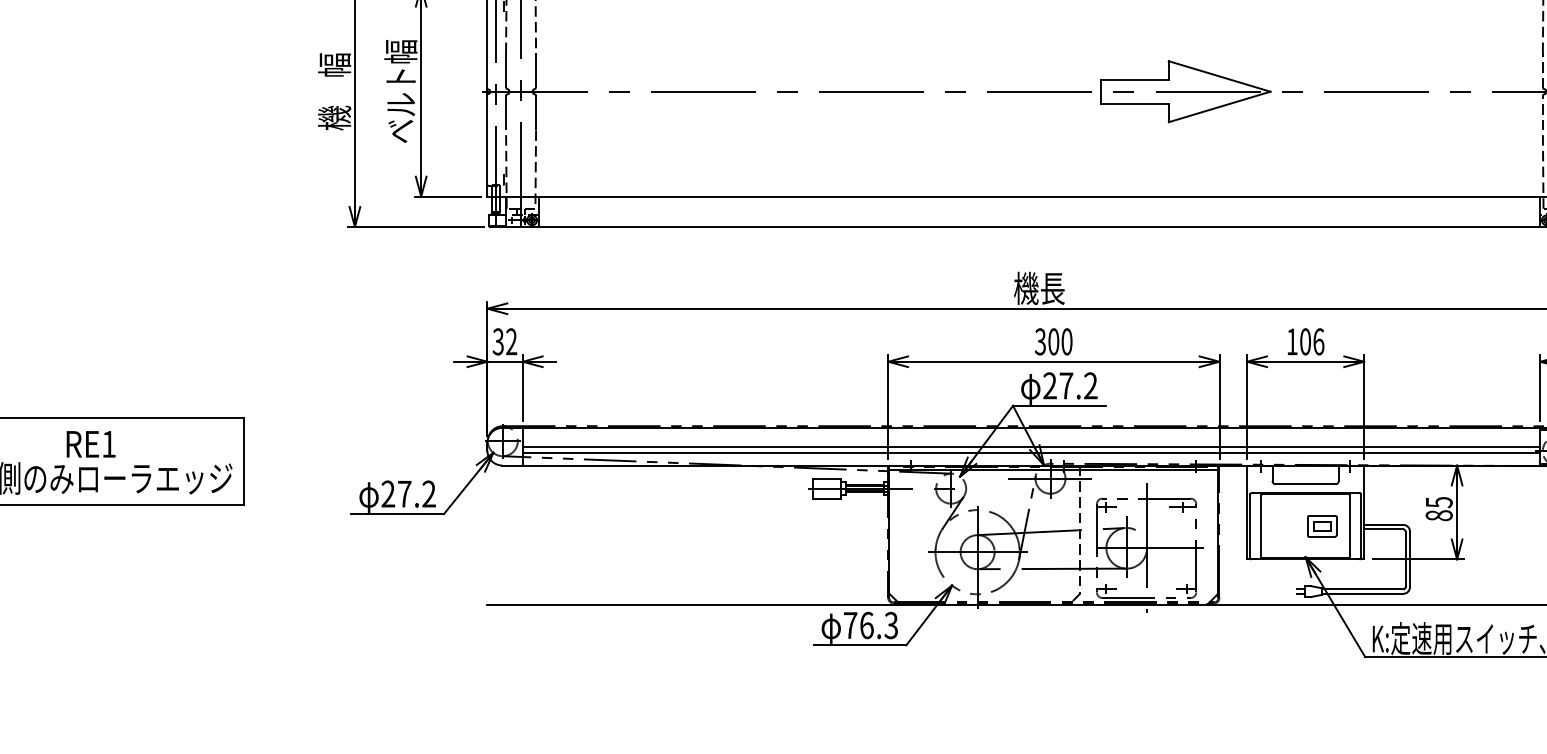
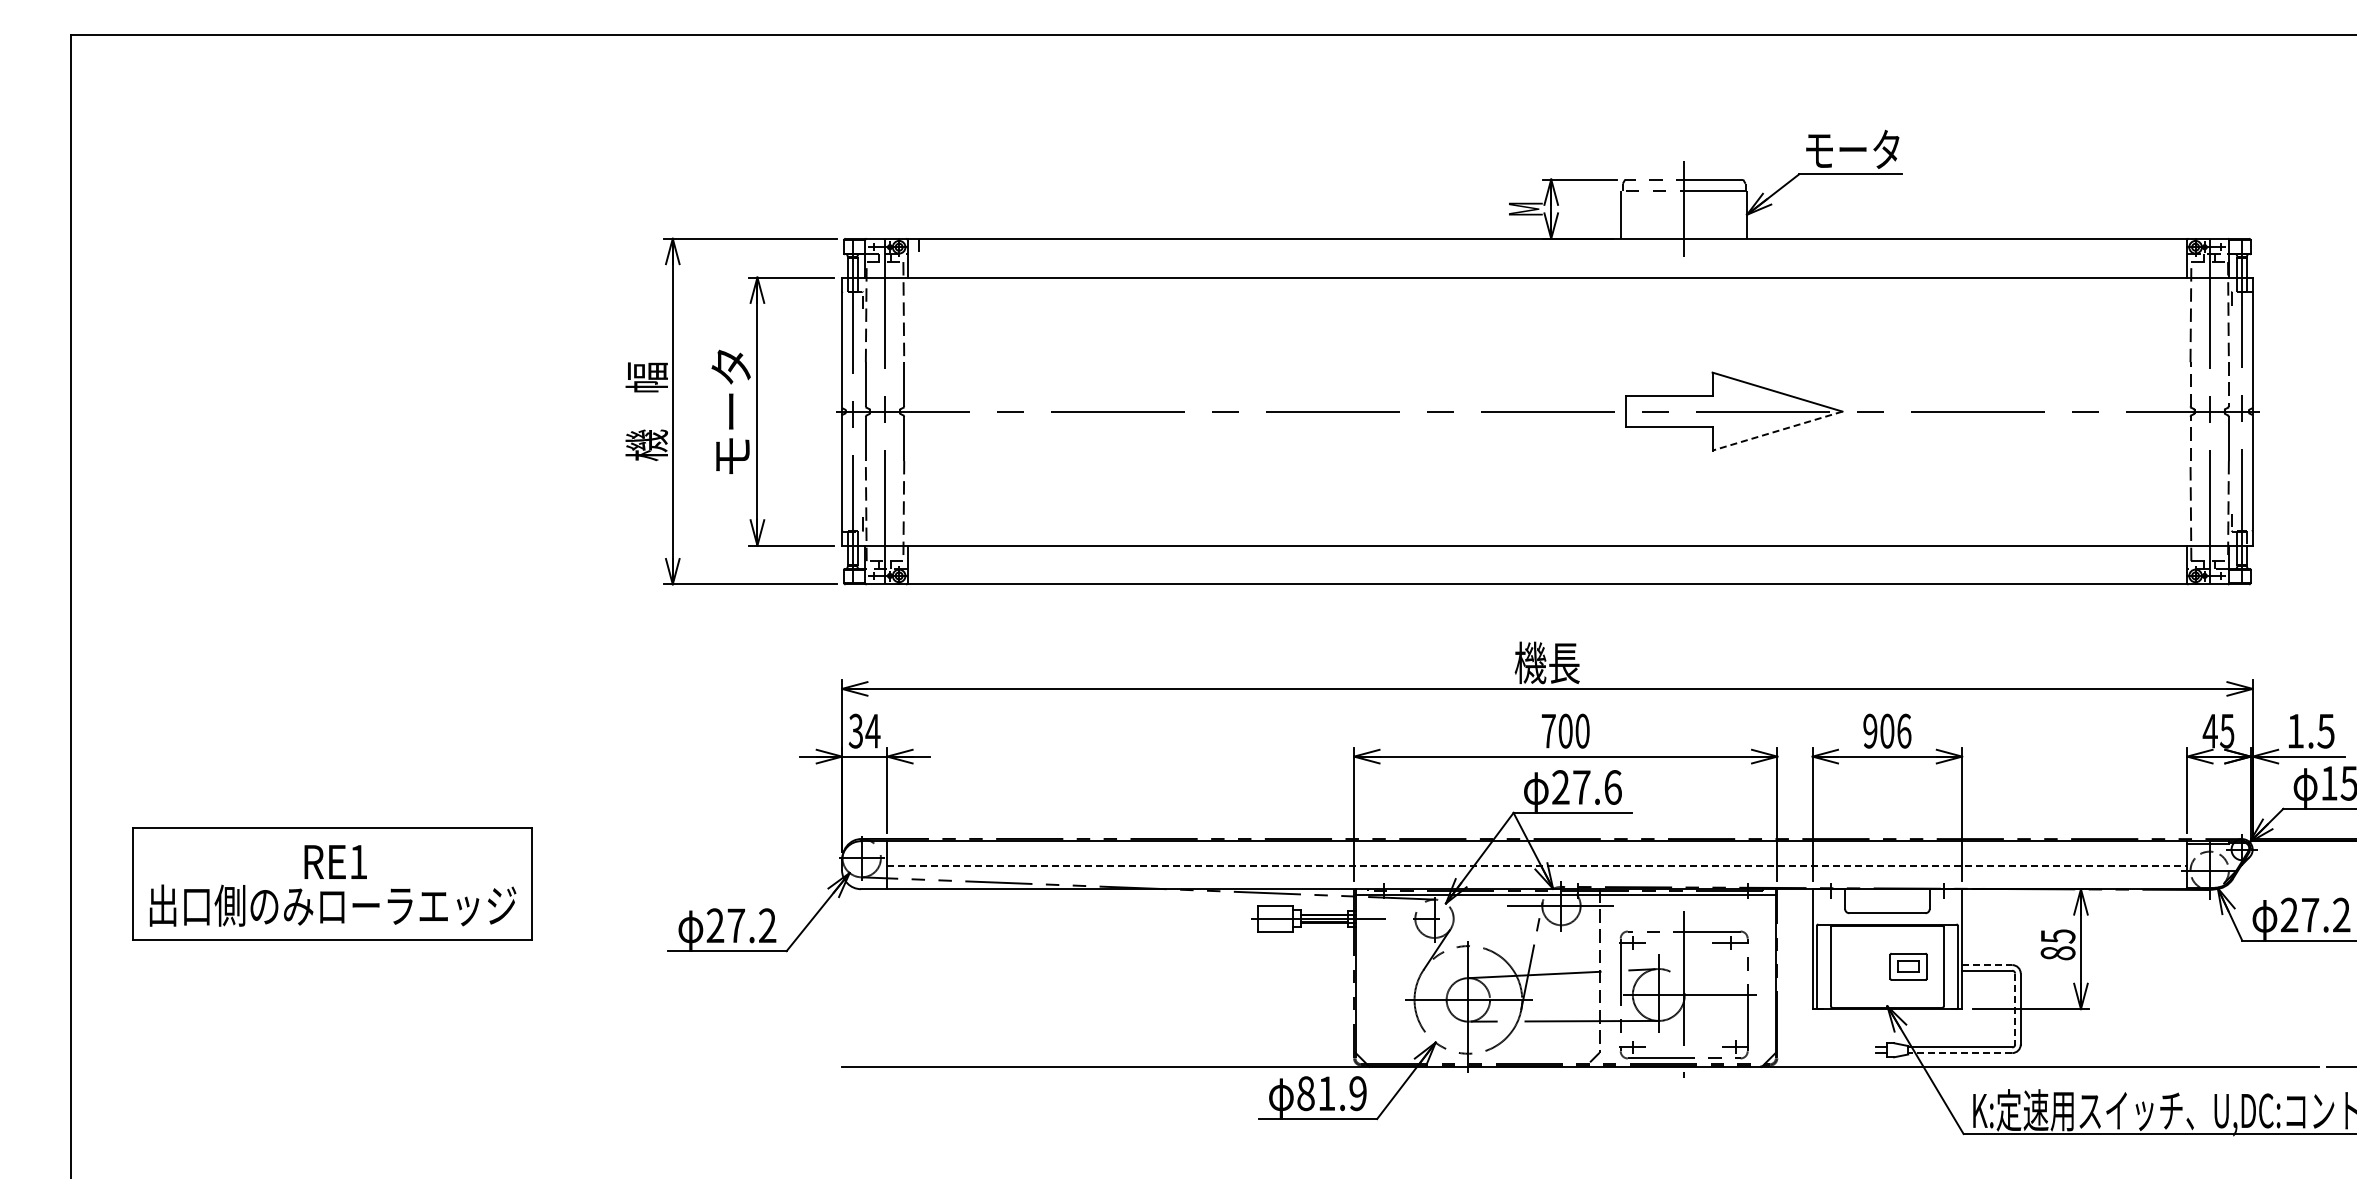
text: (400, 91) -> (731, 411), ベルト幅 -> モータ
line: (1219, 107) -> (1777, 431), solid -> dashed
text: (511, 341) -> (872, 730), 32 -> 34
text: (1040, 341) -> (1548, 730), 300 -> 700
text: (1292, 341) -> (1870, 730), 106 -> 906
text: (1090, 385) -> (1612, 787), 27.2 -> 27.6
line: (1031, 446) -> (1537, 865), solid -> dashed
line: (1031, 453) -> (1537, 873), removed
line: (1383, 525) -> (1987, 965), solid -> dashed
line: (1405, 559) -> (2015, 1009), solid -> dashed
line: (1362, 594) -> (1959, 1053), solid -> dashed
text: (870, 625) -> (1331, 1093), 76.3 -> 81.9

